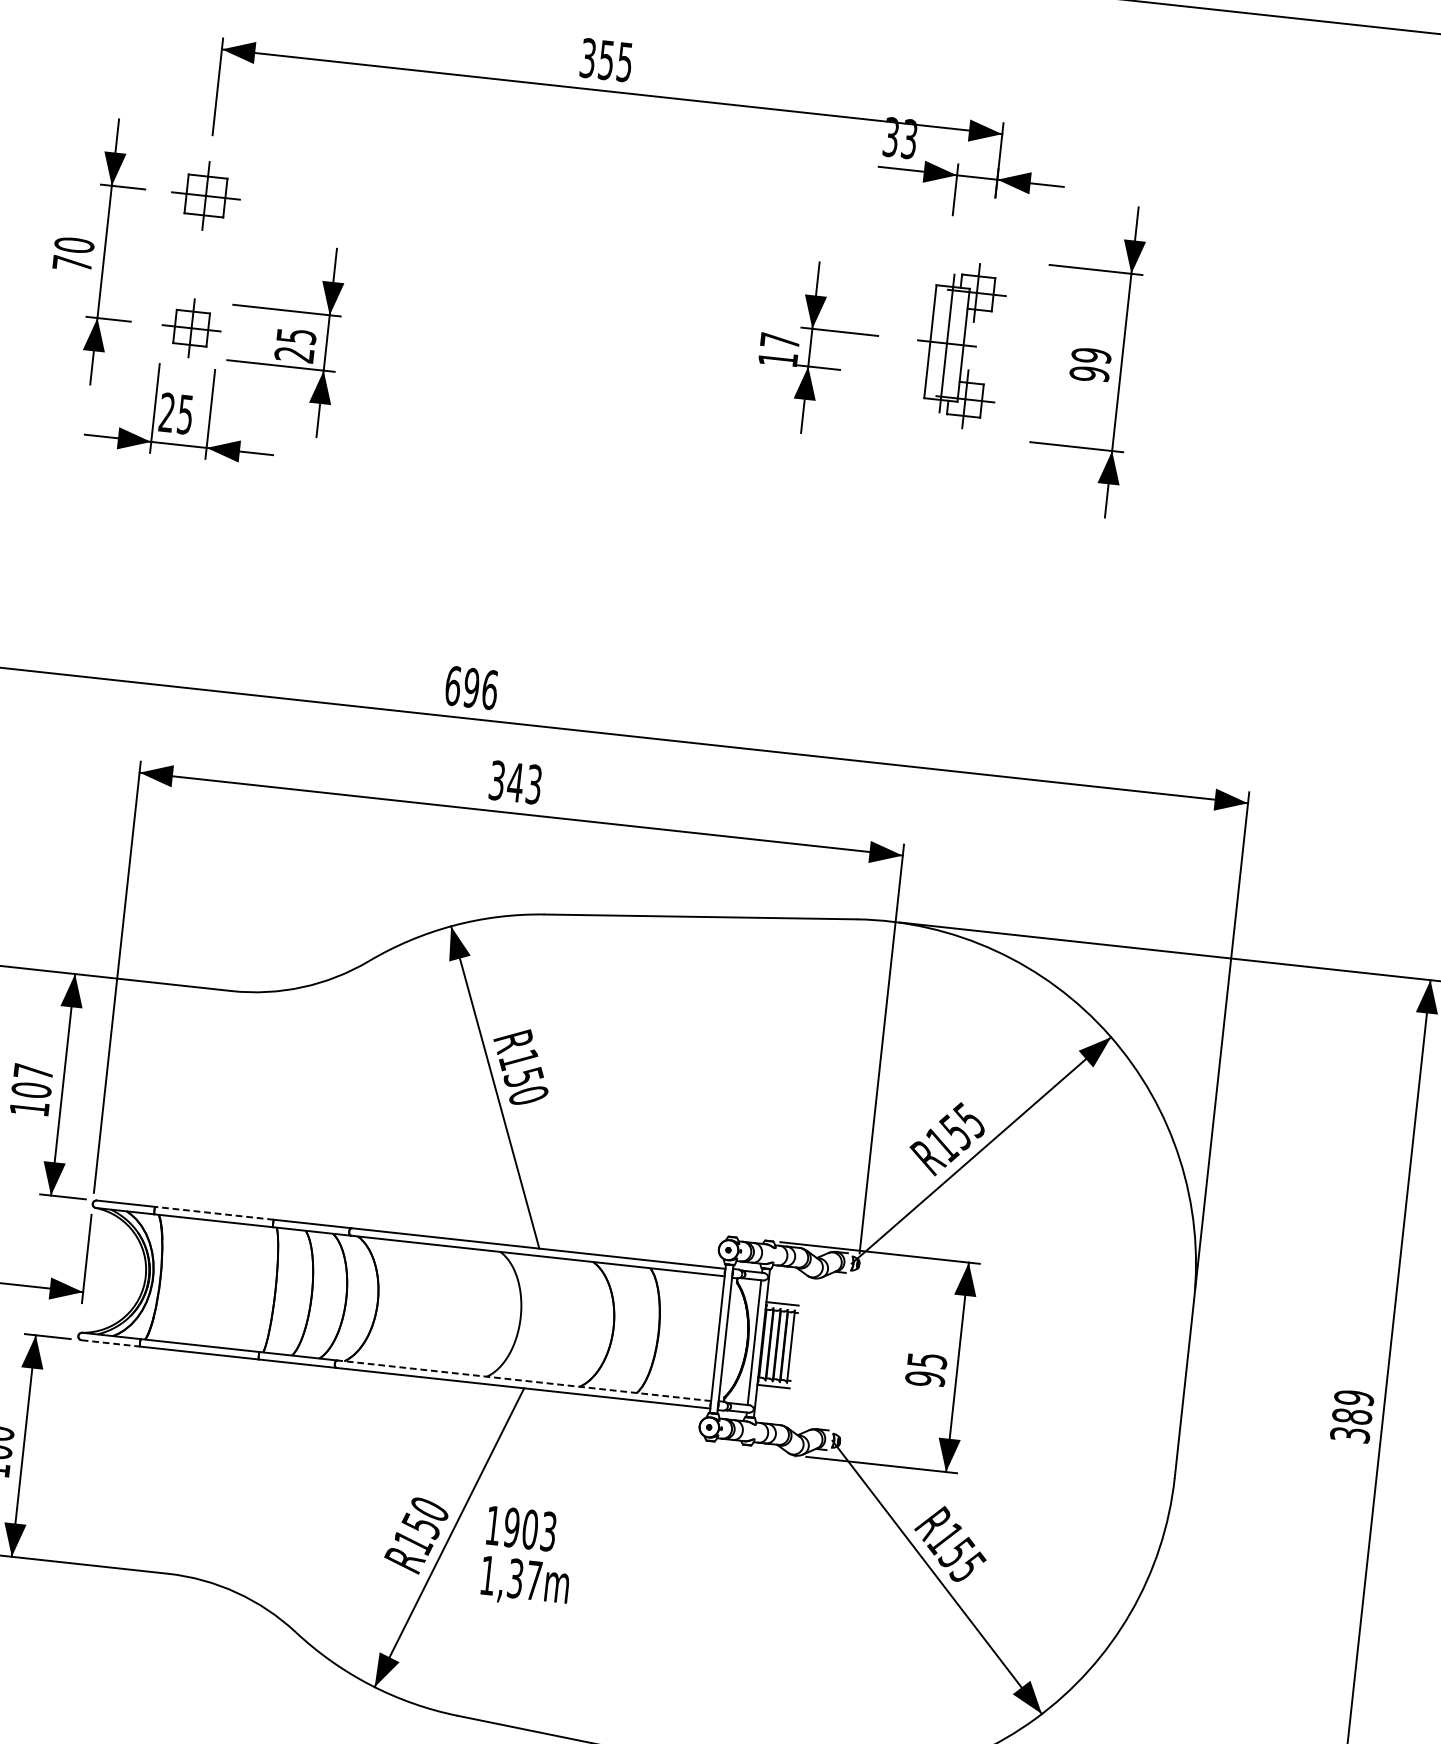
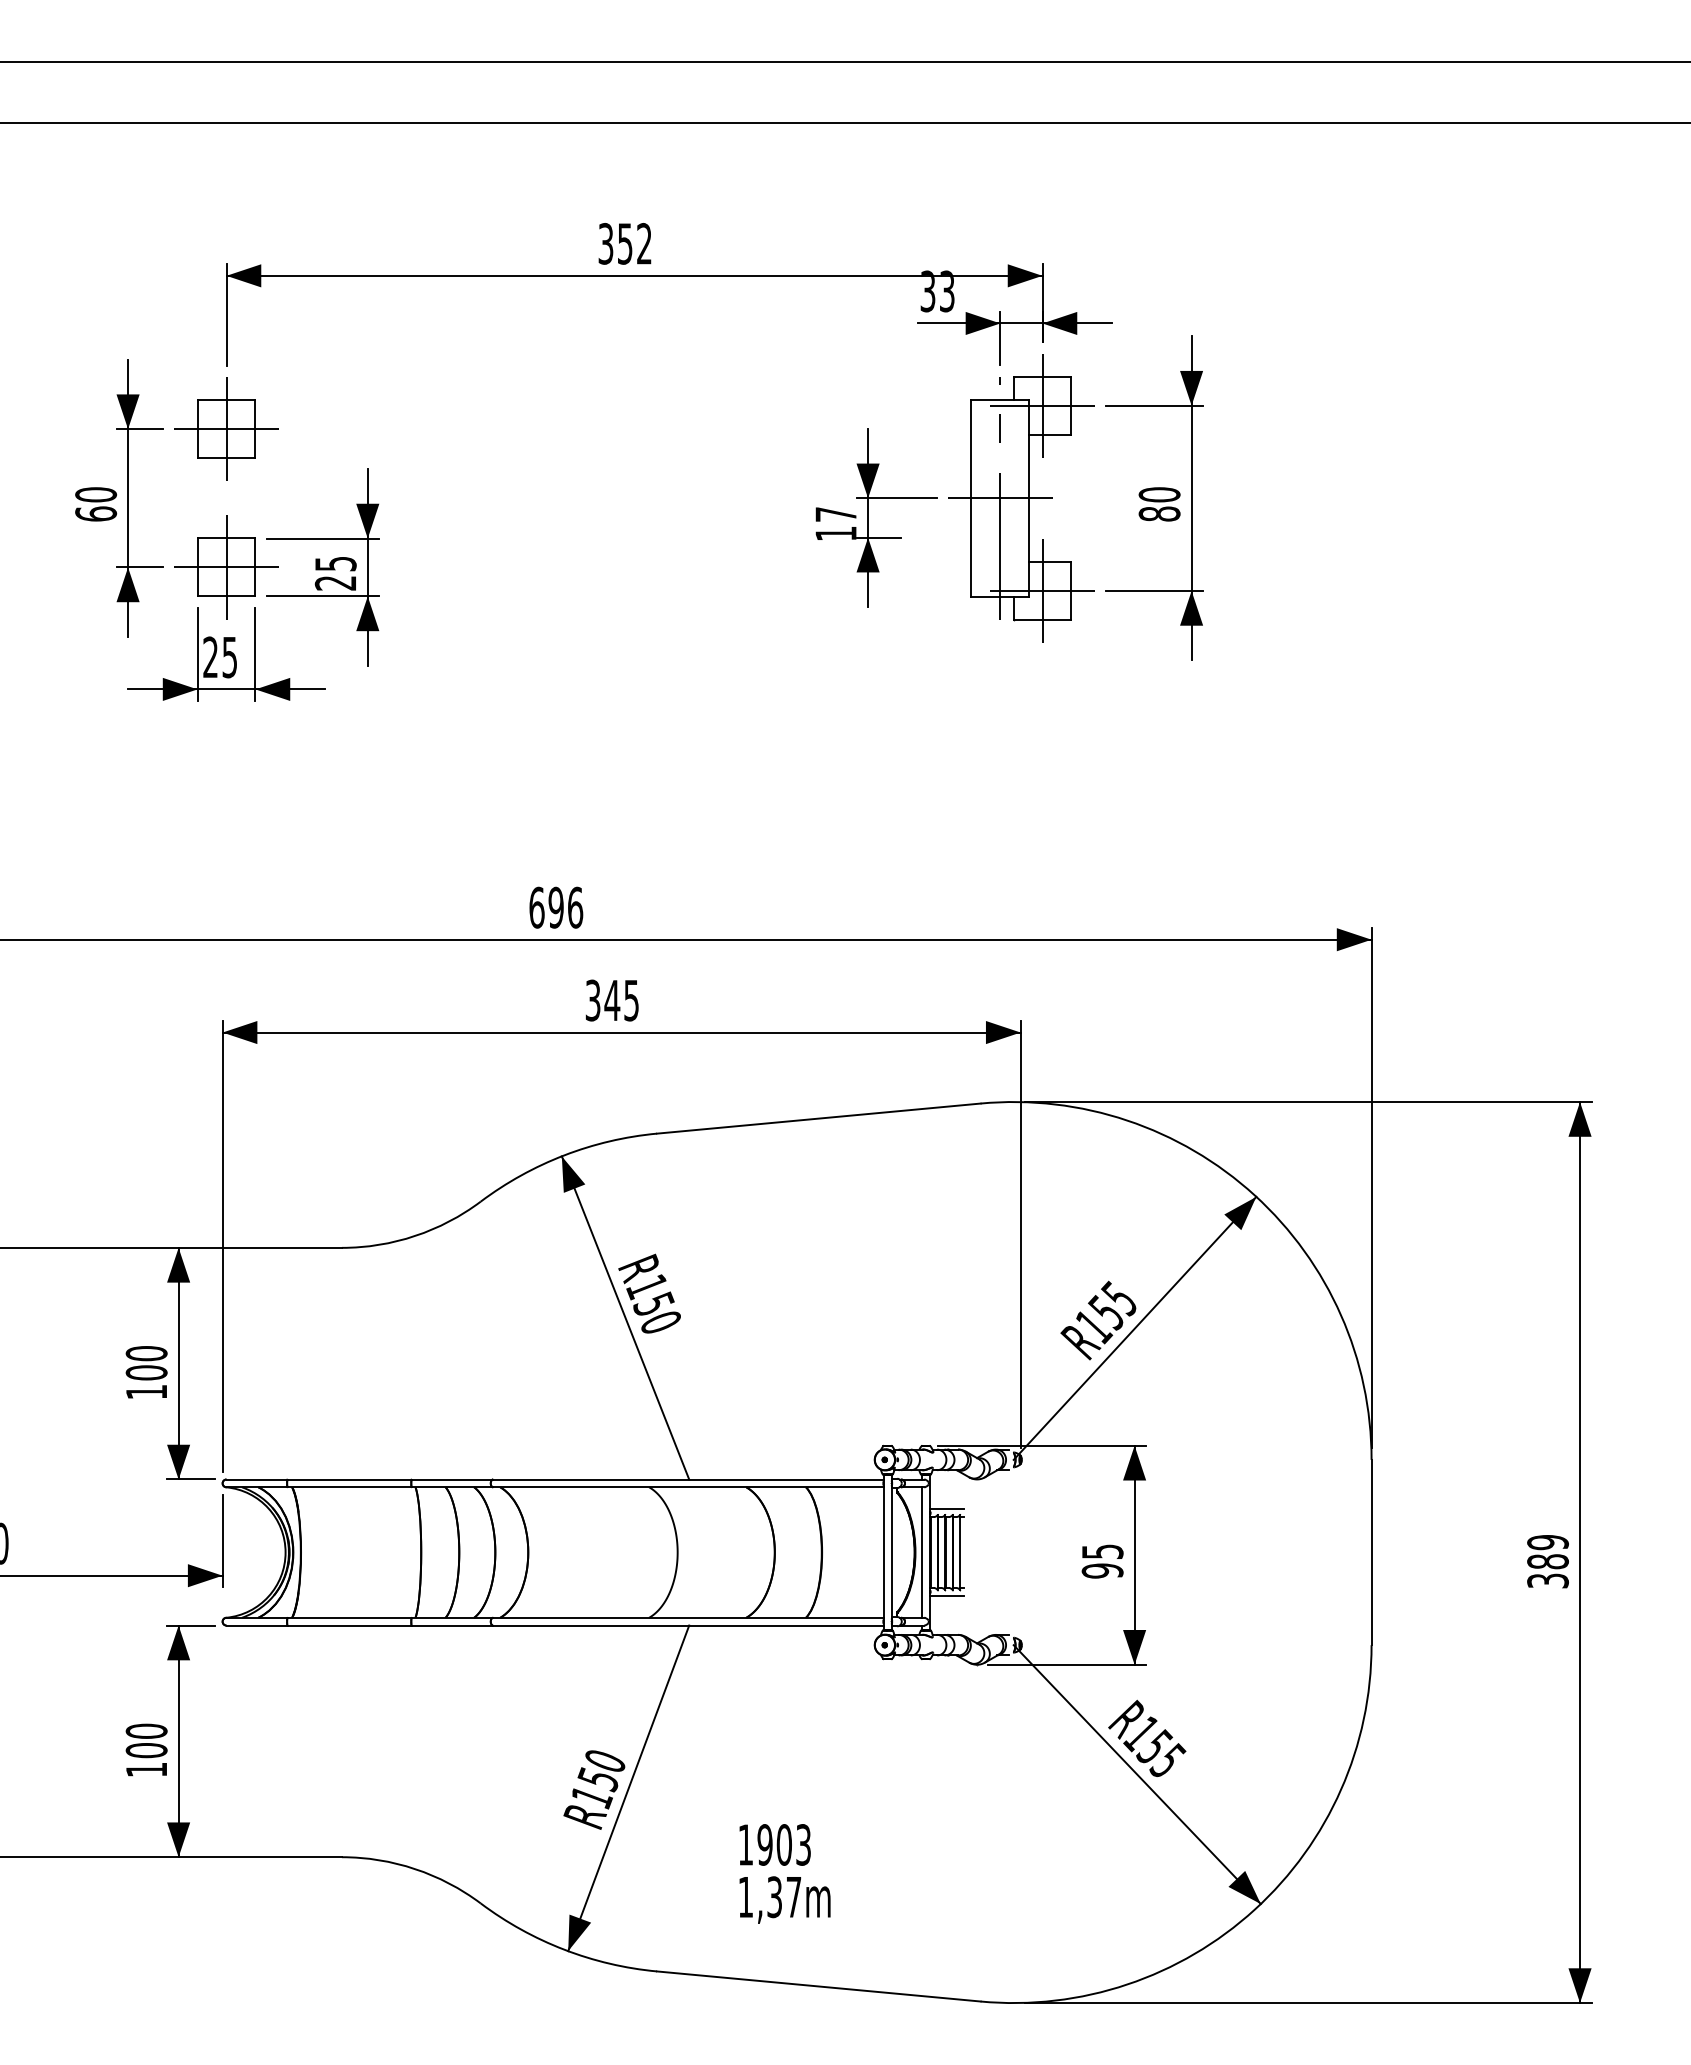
text: (625, 61) -> (644, 243), 355 -> 352
part: (206, 195) -> (226, 428), size x1.43
text: (72, 263) -> (96, 513), 70 -> 60
part: (191, 328) -> (226, 567), size x1.67
part: (959, 344) -> (1021, 498), size x1.67
text: (1090, 365) -> (1159, 504), 99 -> 80
text: (534, 783) -> (631, 999), 343 -> 345
text: (33, 1071) -> (146, 1353), 107 -> 100
line: (214, 1213) -> (349, 1479), dashed -> solid
line: (111, 1343) -> (257, 1625), dashed -> solid
line: (524, 1380) -> (688, 1617), dashed -> solid
text: (527, 1556) -> (784, 1873), moved

